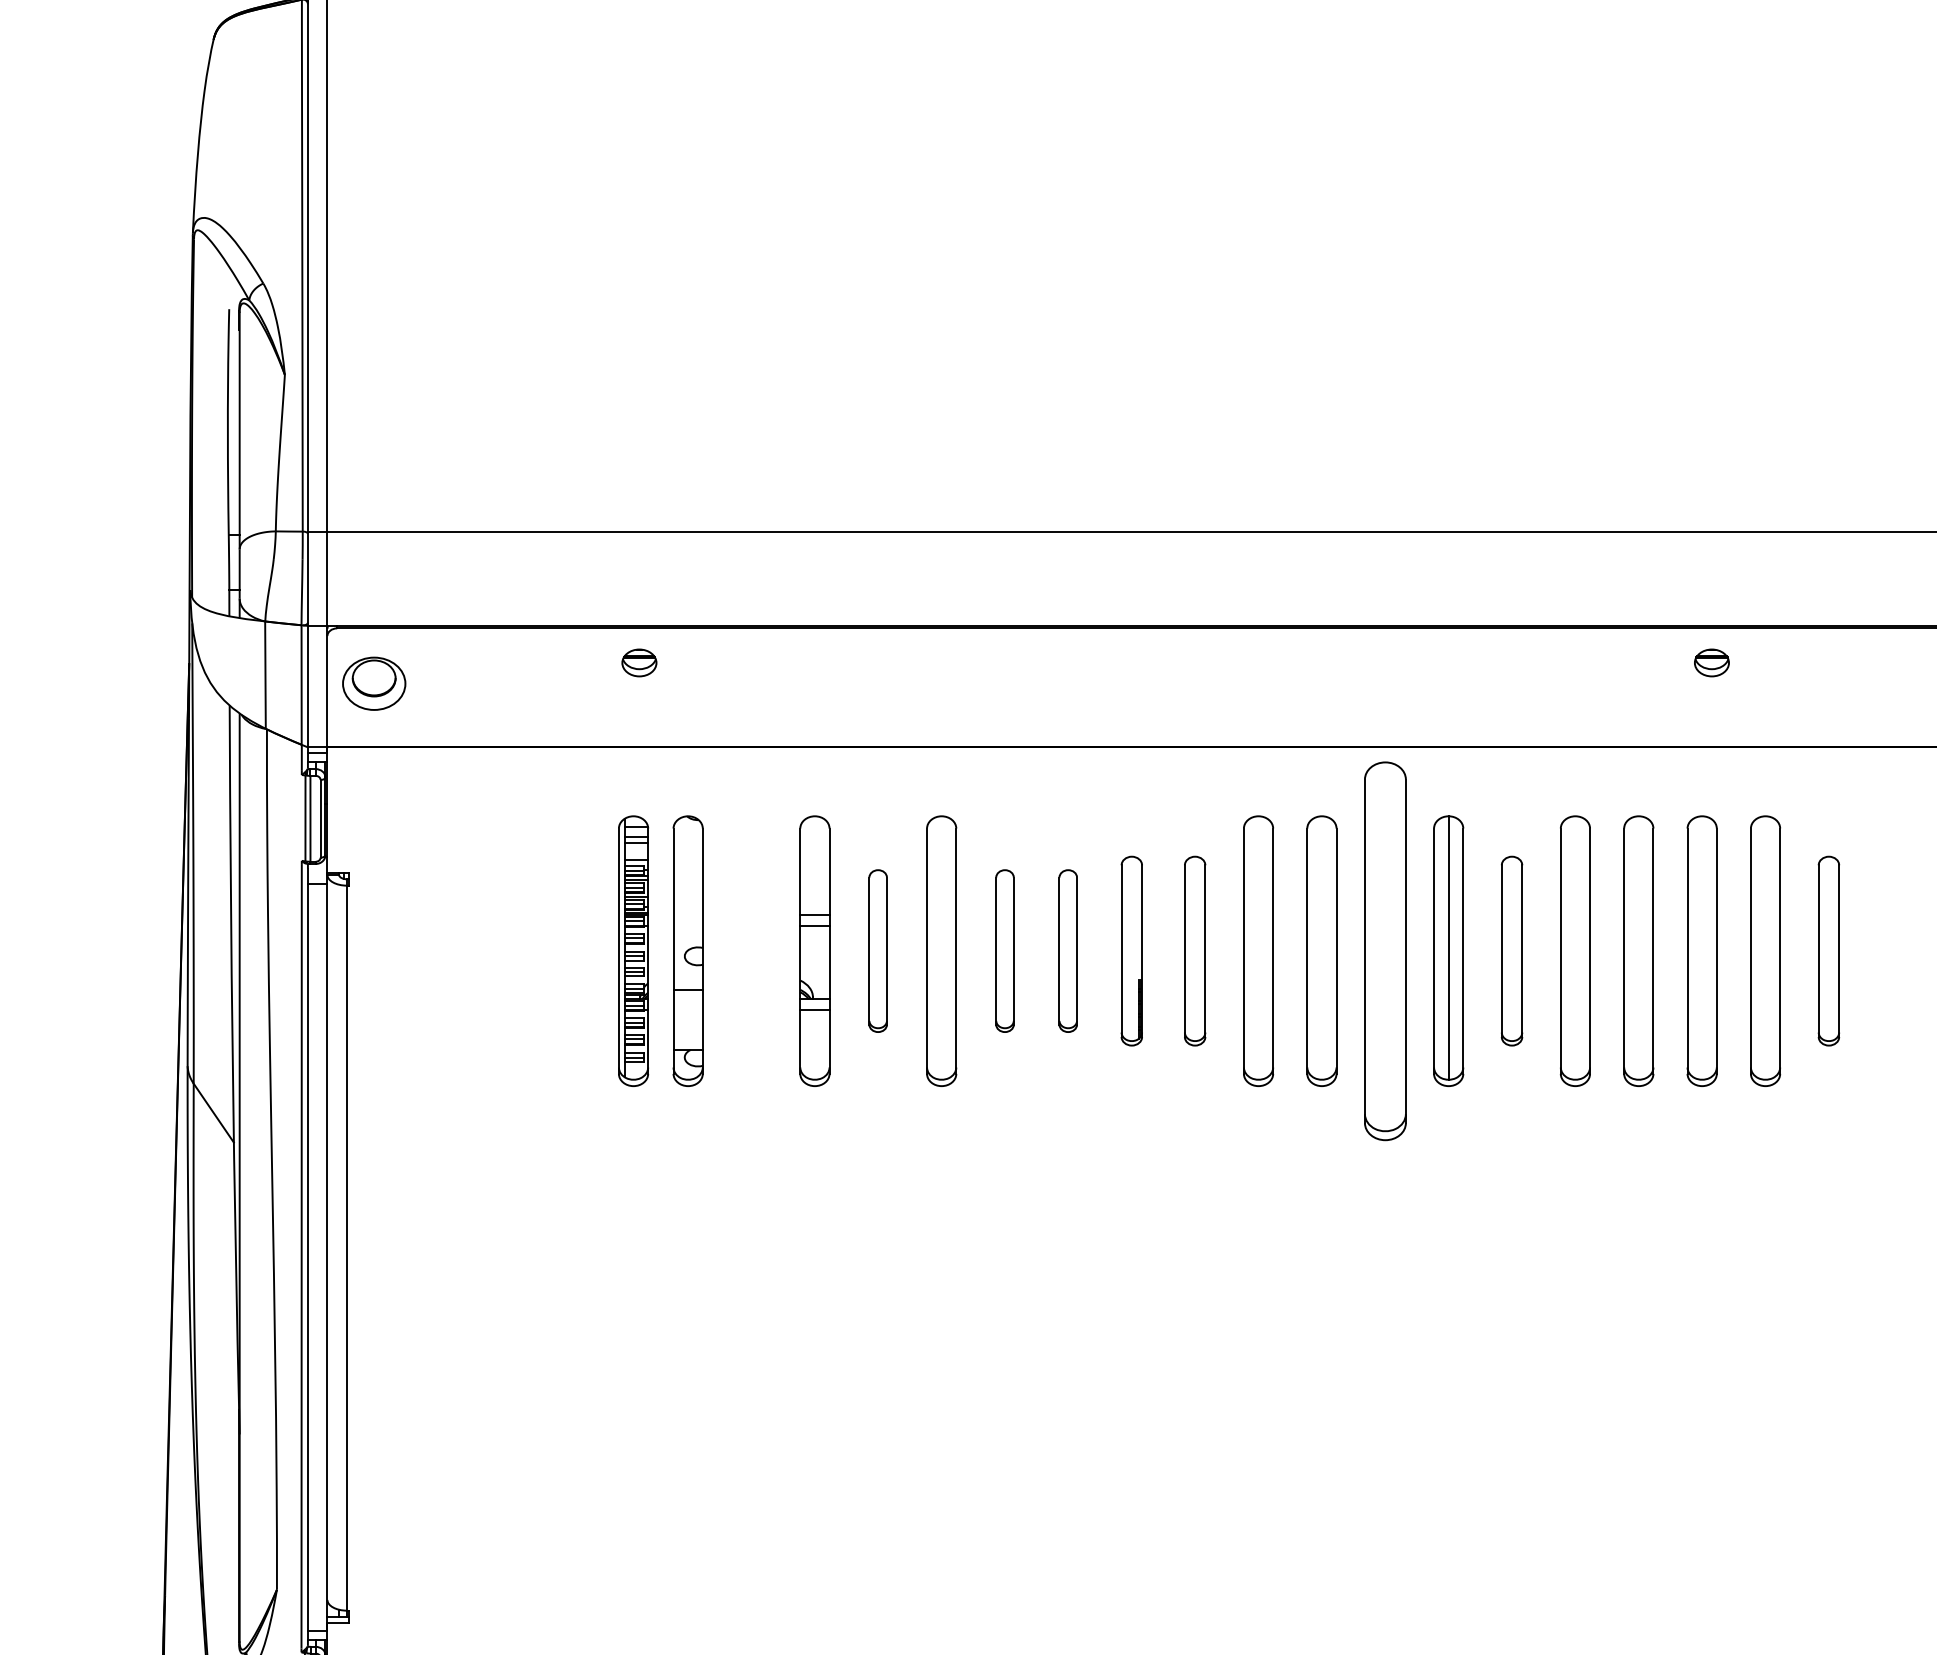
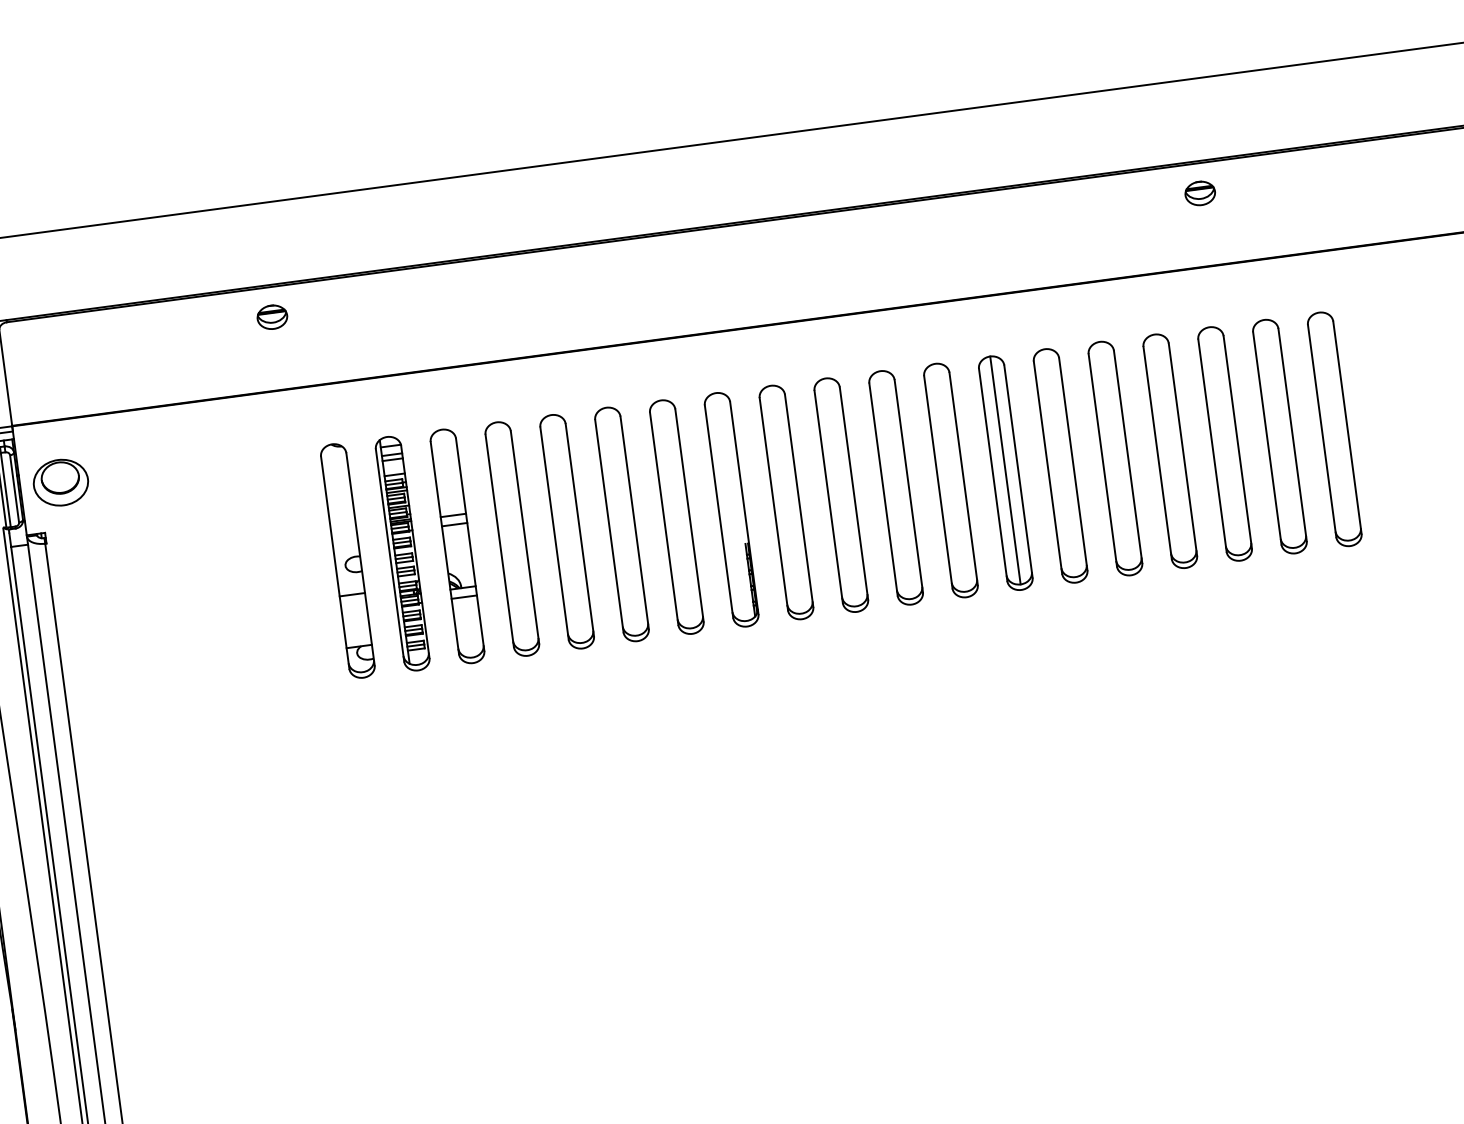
part: (374, 683) -> (61, 482), moved
part: (633, 950) -> (402, 553), moved
part: (877, 950) -> (511, 538), size x1.67
part: (1004, 950) -> (621, 523), size x1.67
part: (1067, 950) -> (675, 516), size x1.67
part: (1131, 950) -> (731, 509), size x1.43
part: (1194, 950) -> (785, 501), size x1.43
part: (1384, 950) -> (950, 480), size x0.71
part: (1511, 950) -> (1060, 465), size x1.43
part: (1828, 950) -> (1334, 428), size x1.43

